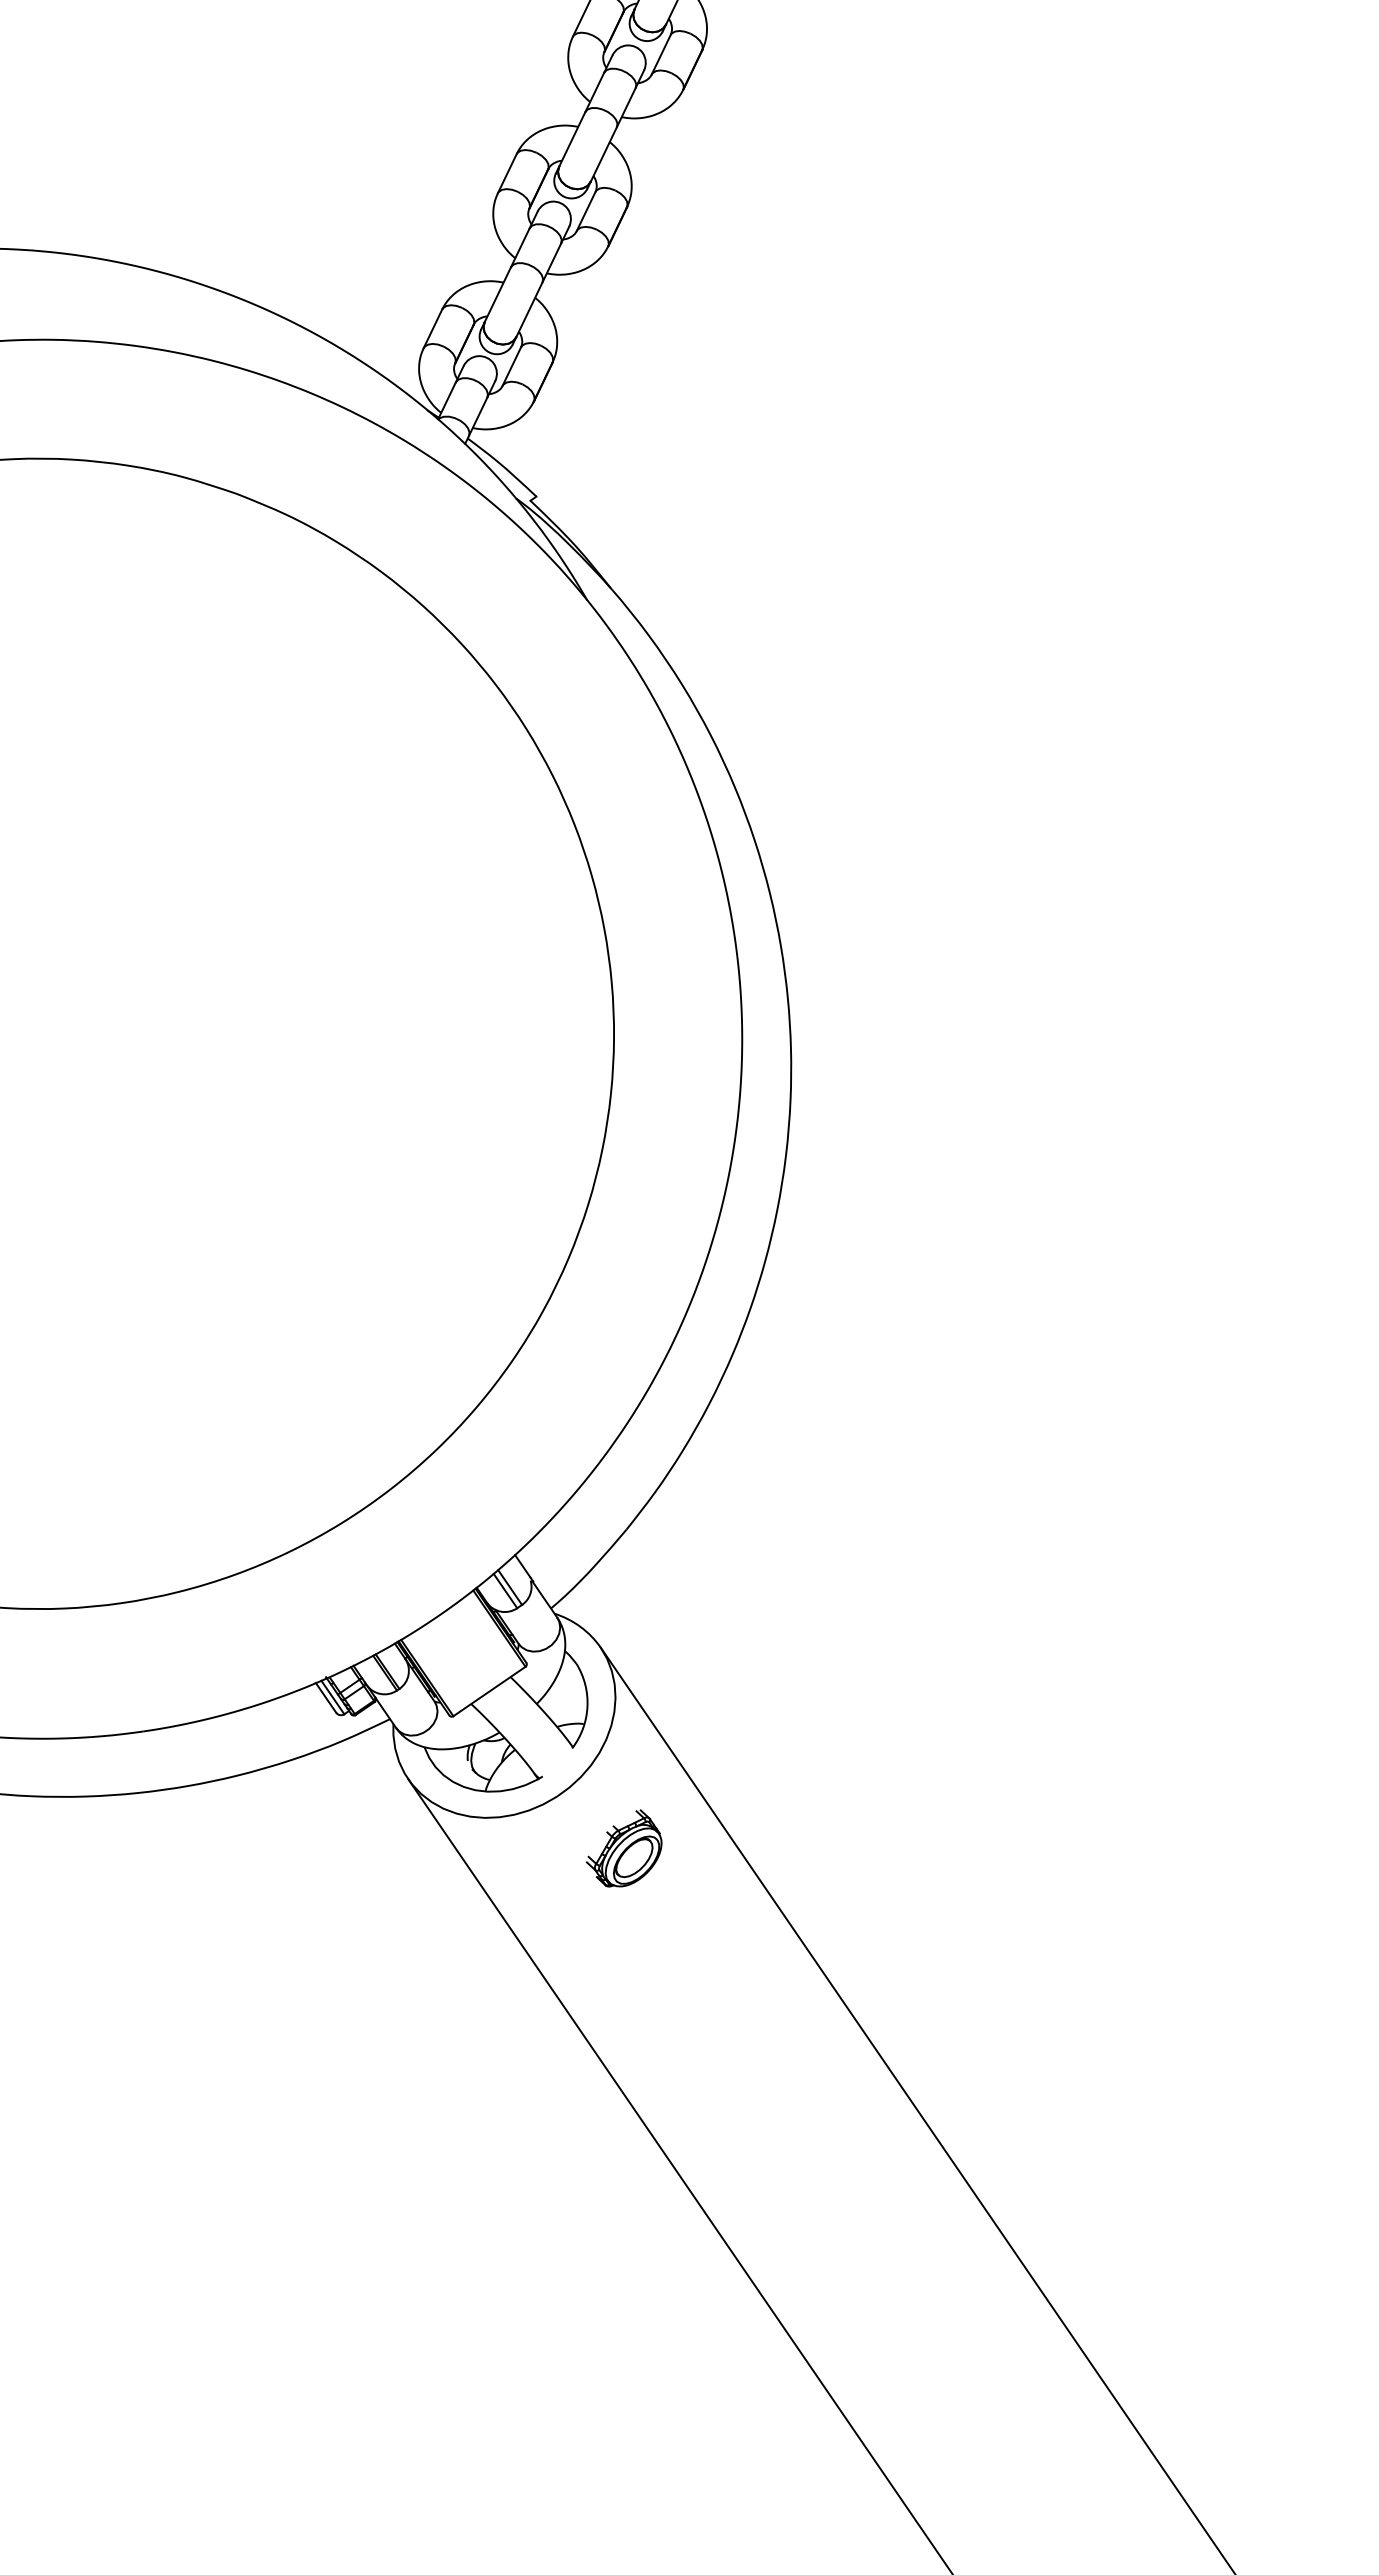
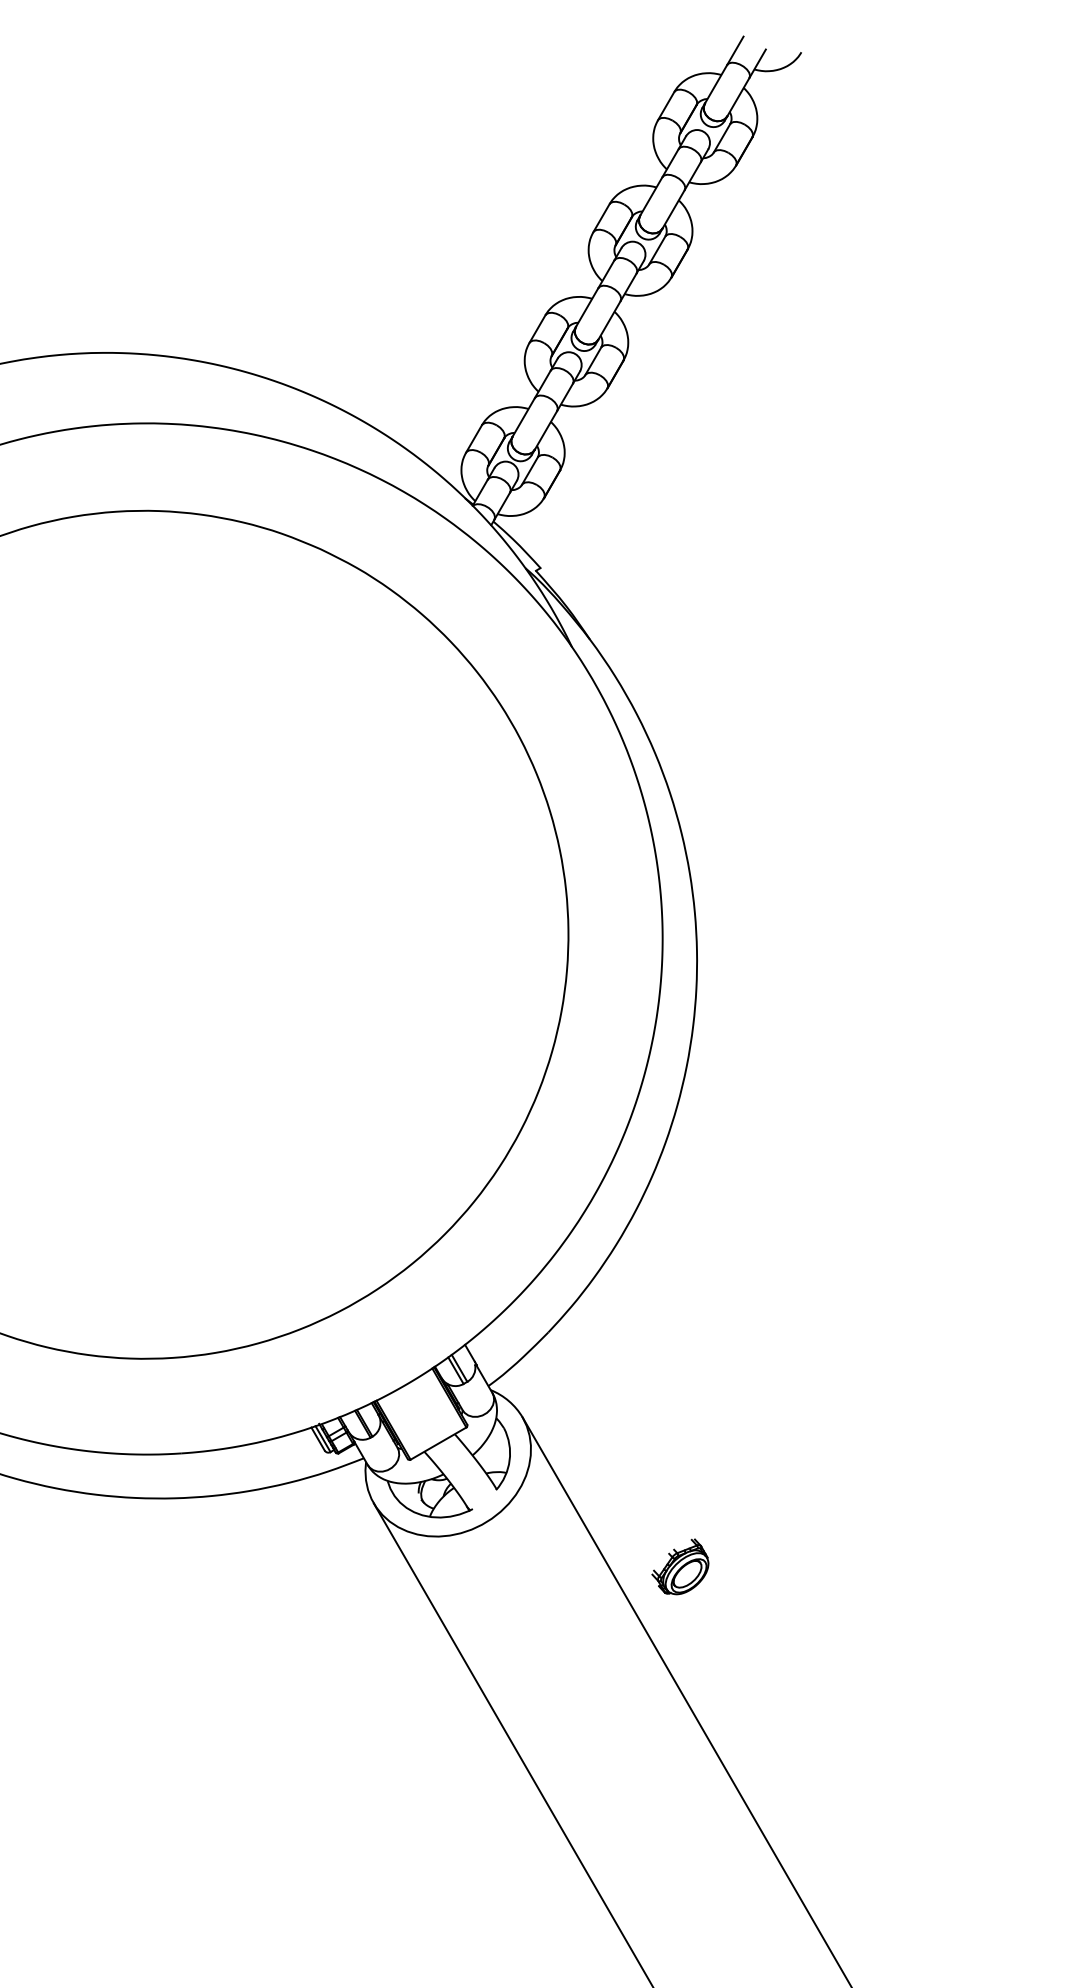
part: (624, 1848) -> (680, 1566), moved

